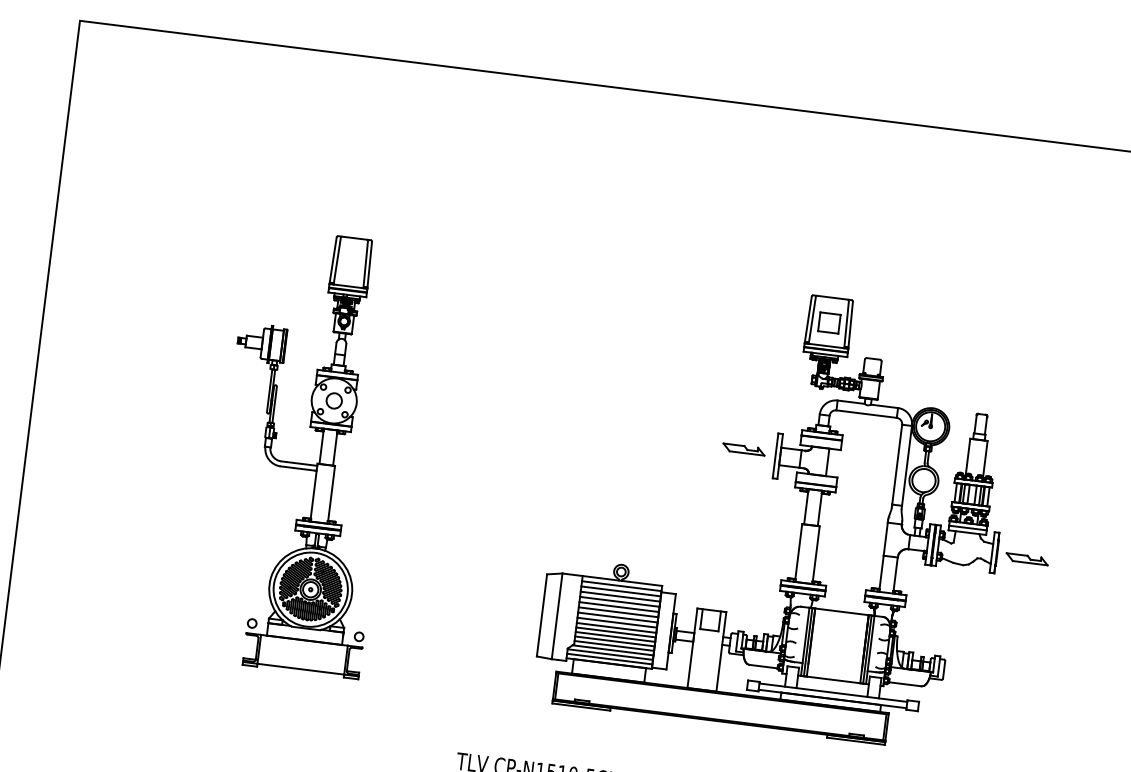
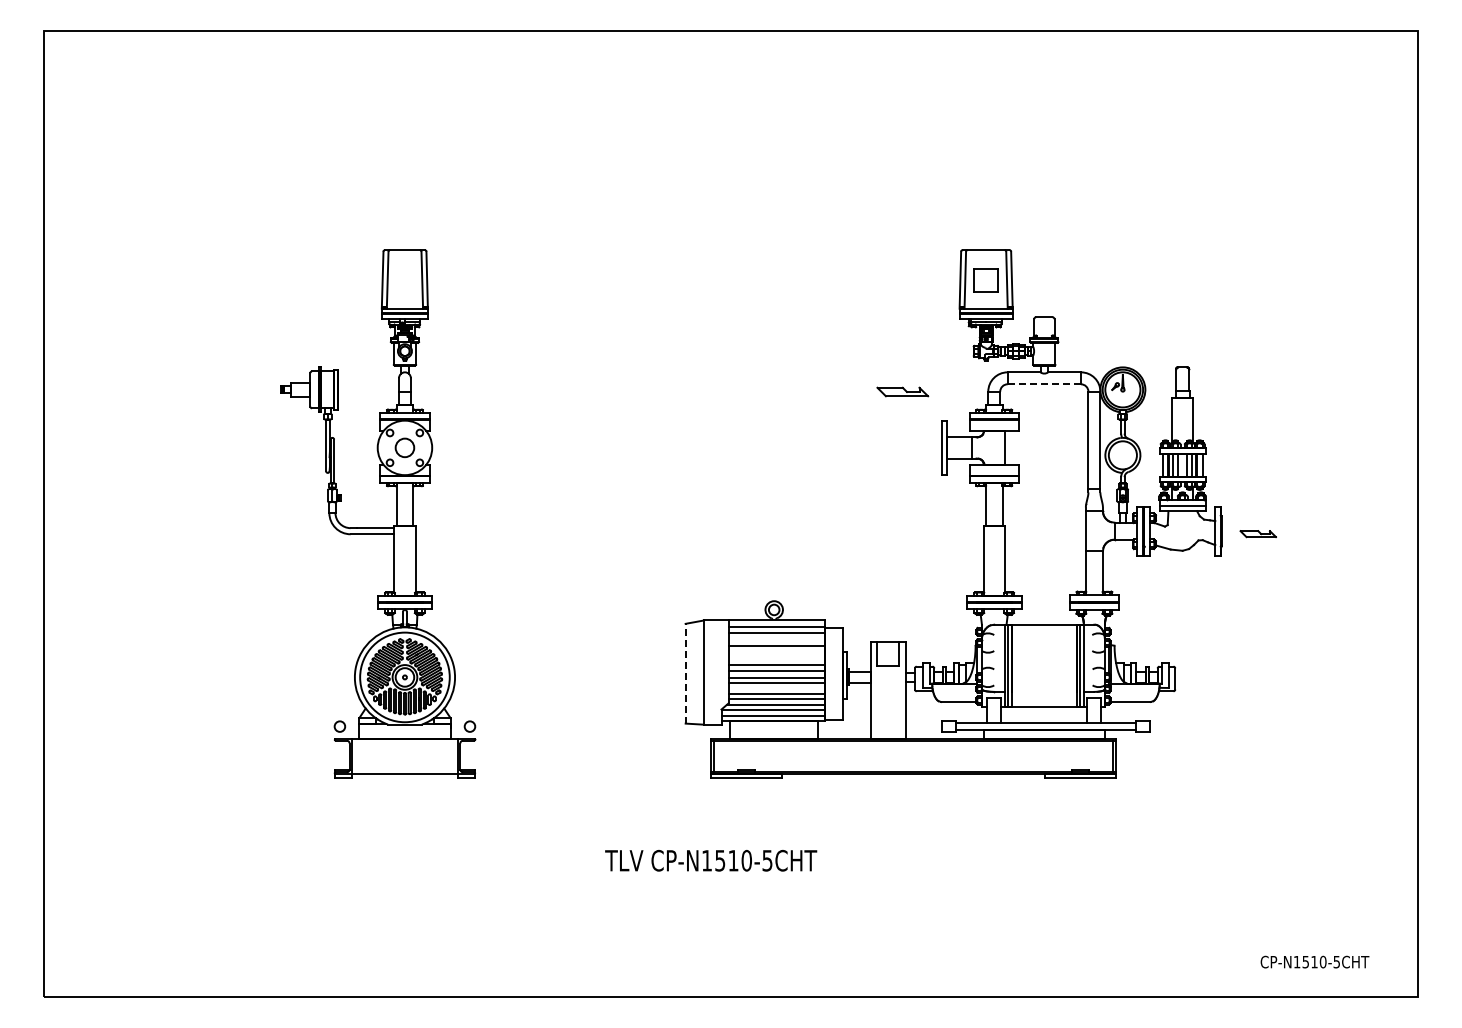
line: (866, 414) -> (1044, 384), solid -> dashed
part: (743, 449) -> (902, 391), moved
part: (1027, 558) -> (1258, 533), size x0.7
line: (620, 596) -> (776, 639), removed
line: (618, 607) -> (776, 652), removed
line: (618, 612) -> (776, 658), removed
line: (541, 615) -> (685, 673), solid -> dashed
line: (615, 636) -> (776, 688), removed

